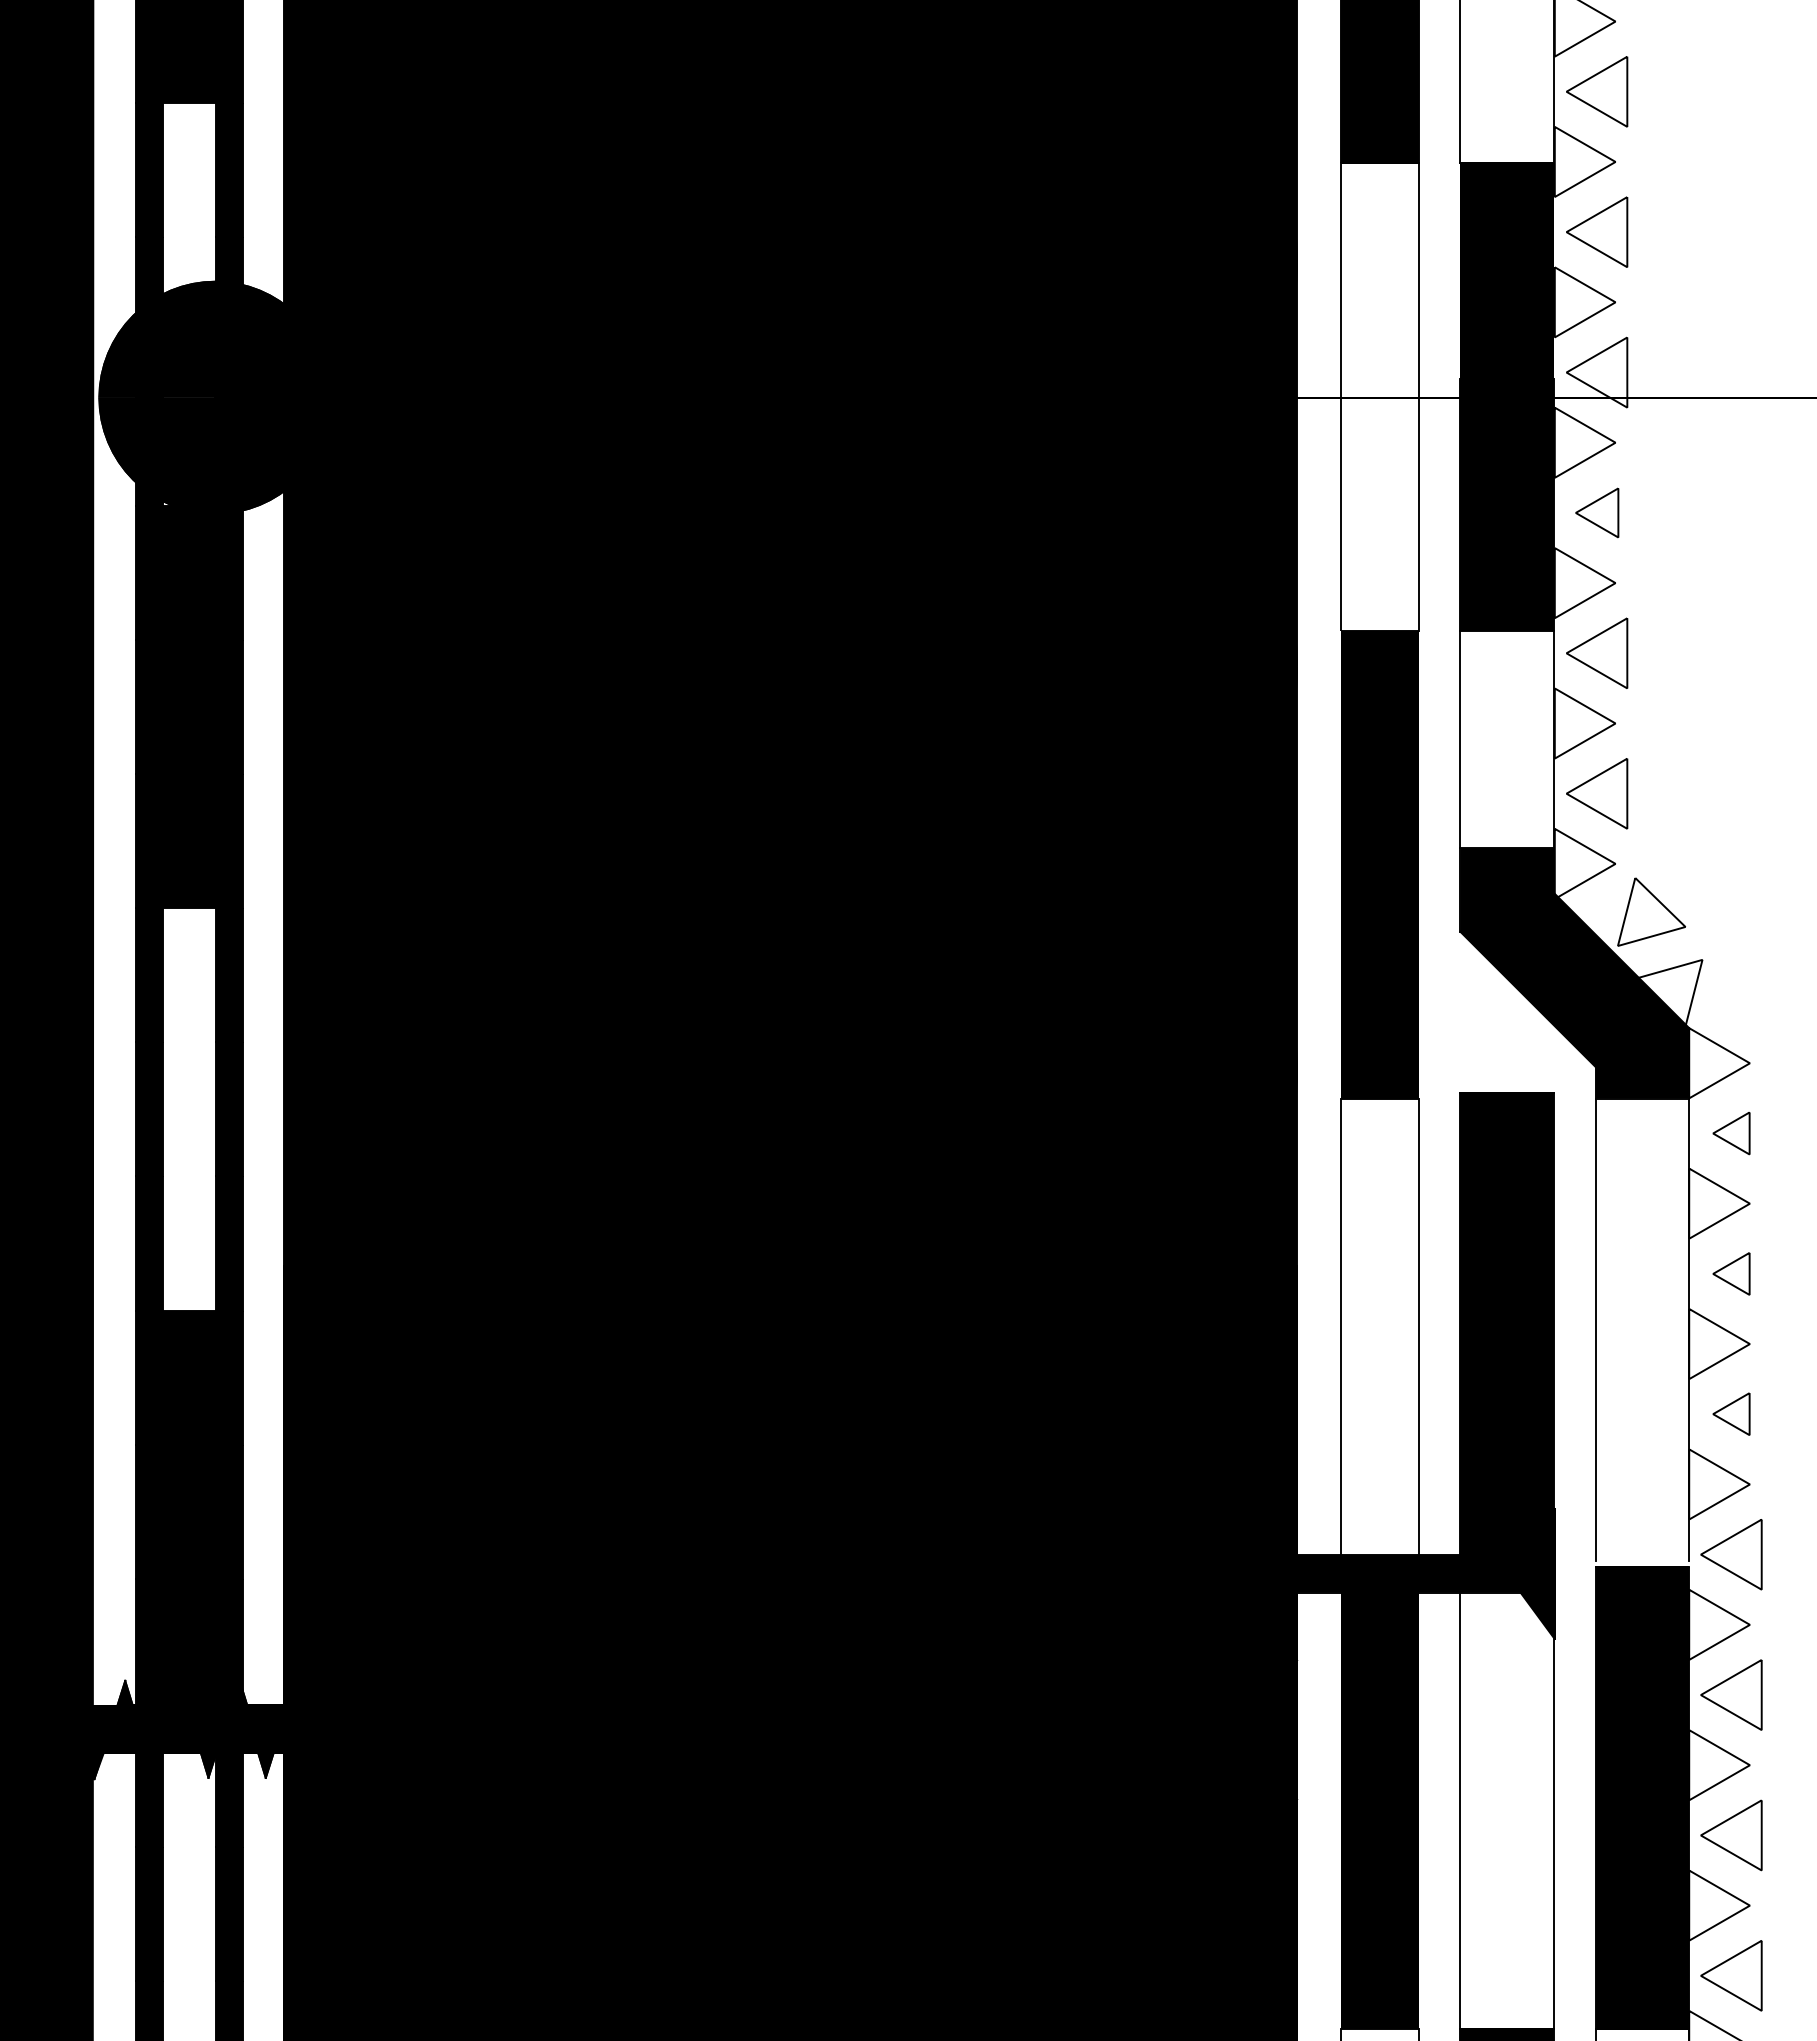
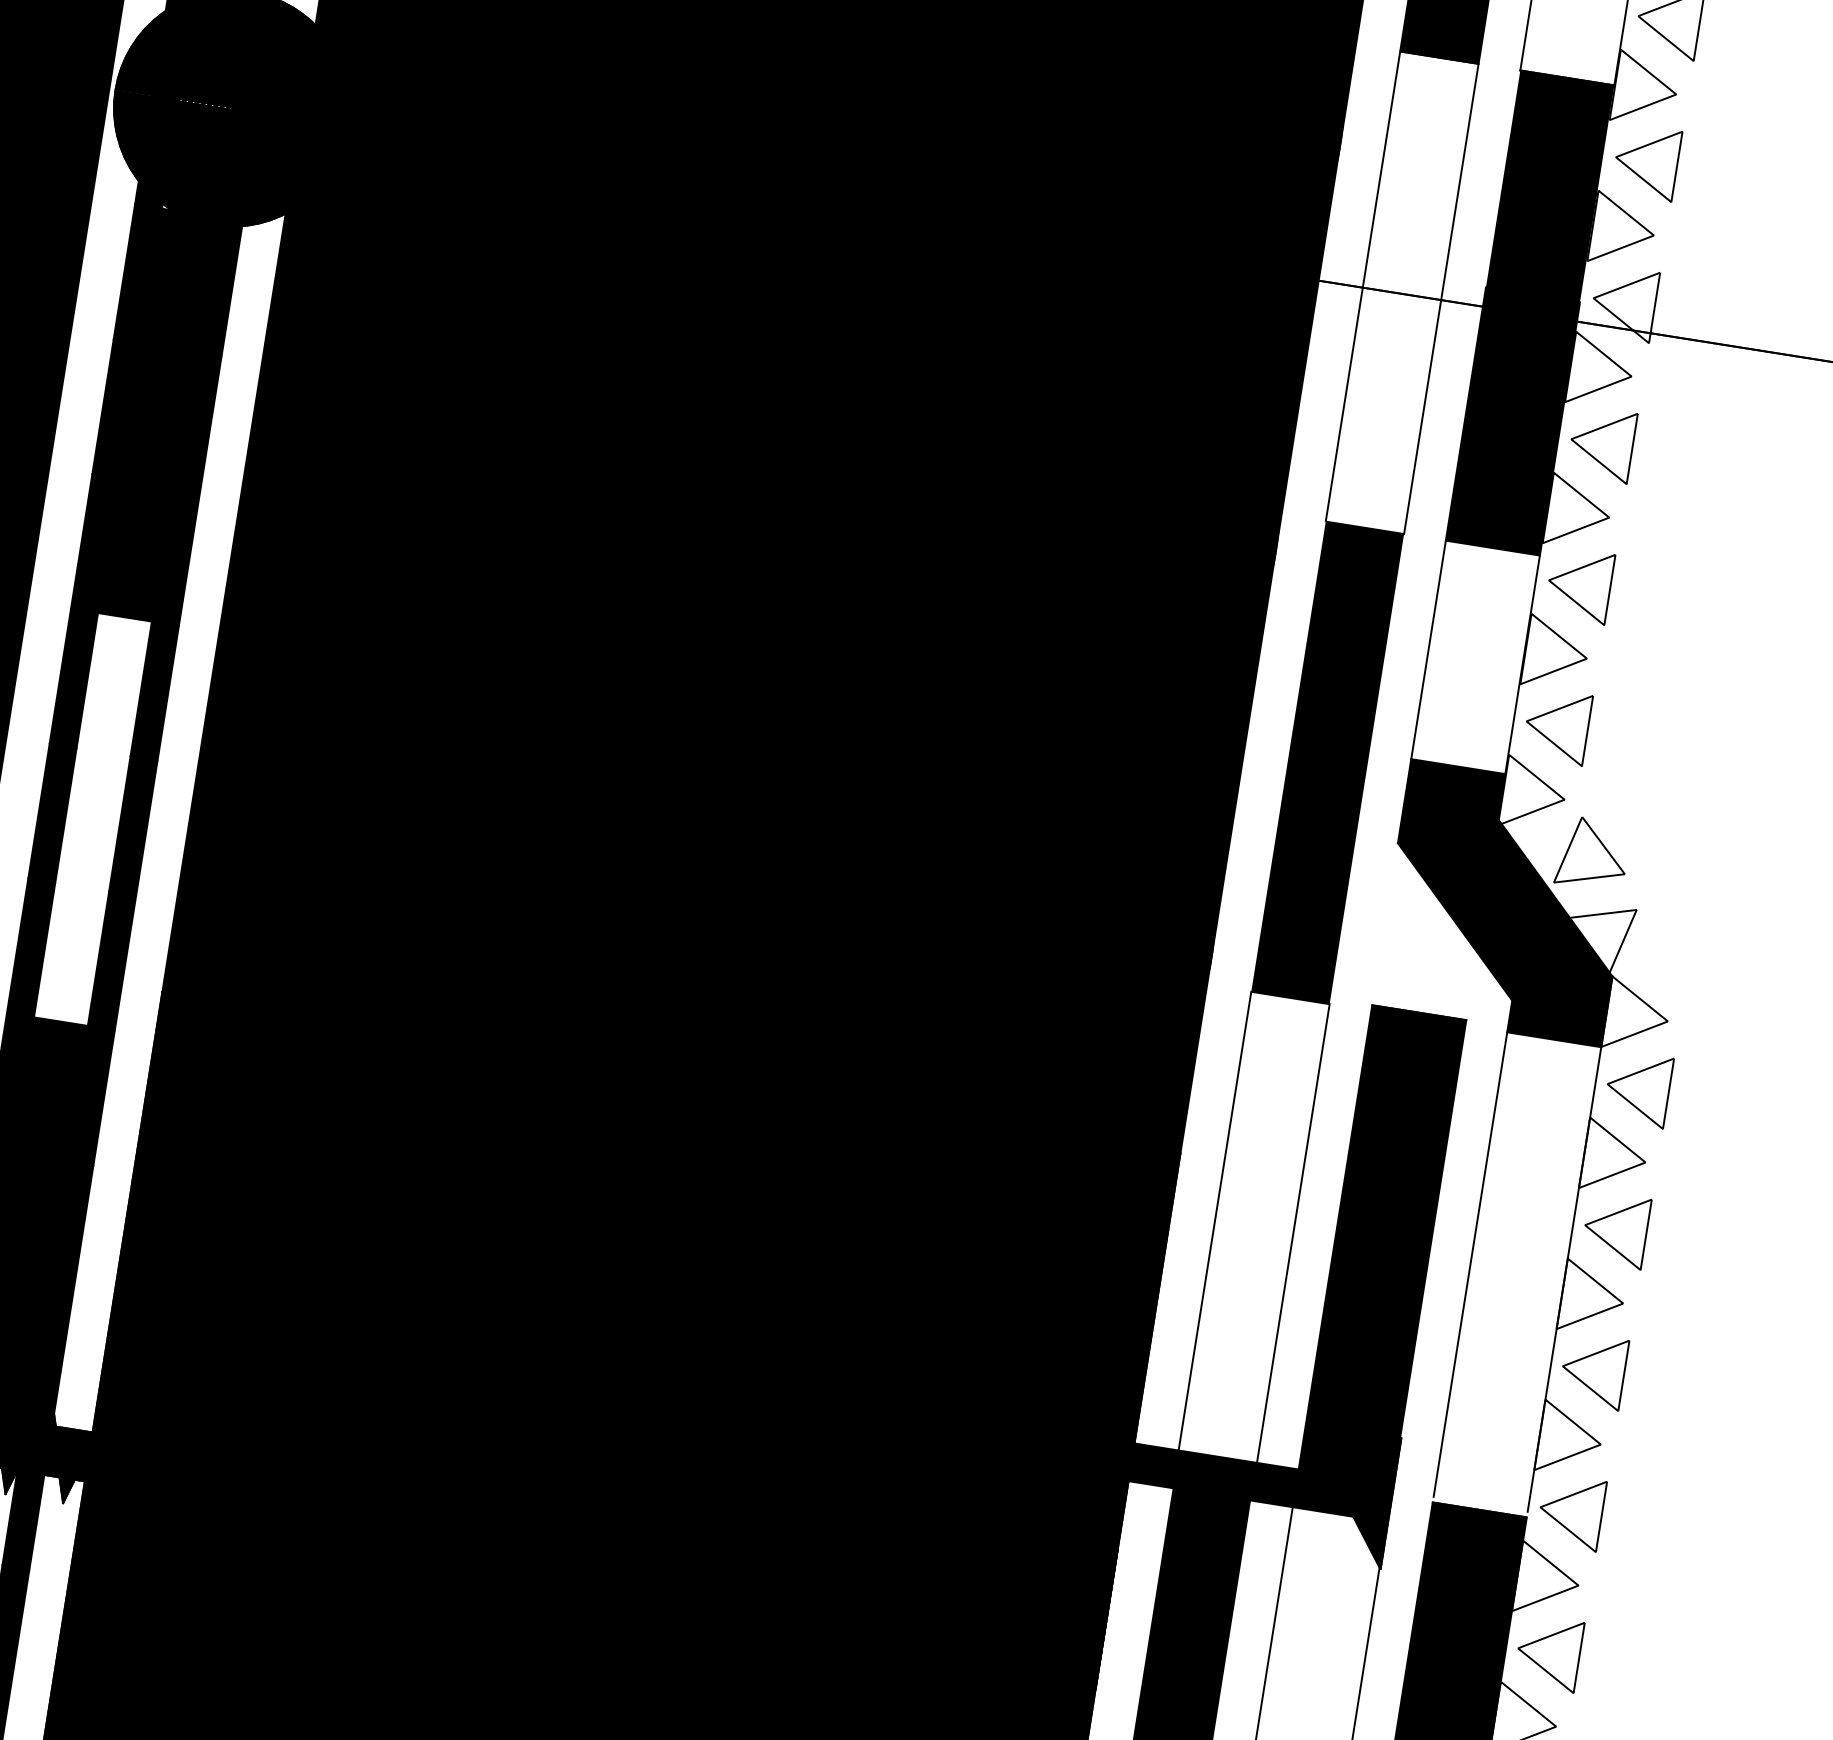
part: (1597, 512) -> (1602, 443), size x1.43
part: (1731, 1133) -> (1638, 1089), size x1.67
part: (1731, 1273) -> (1615, 1229), size x1.67
part: (1731, 1413) -> (1593, 1370), size x1.67

